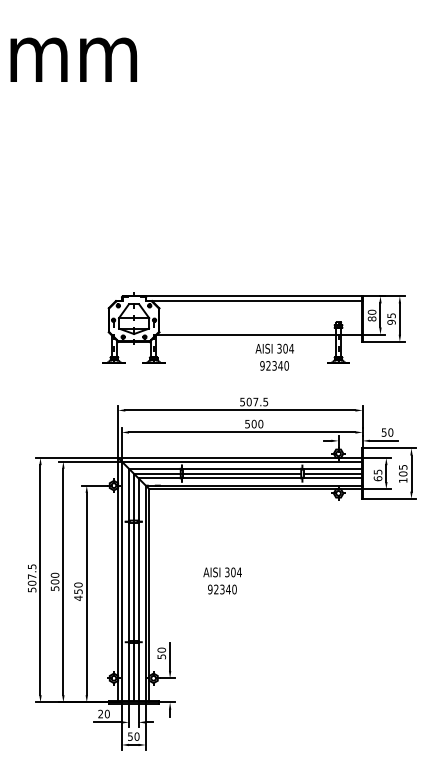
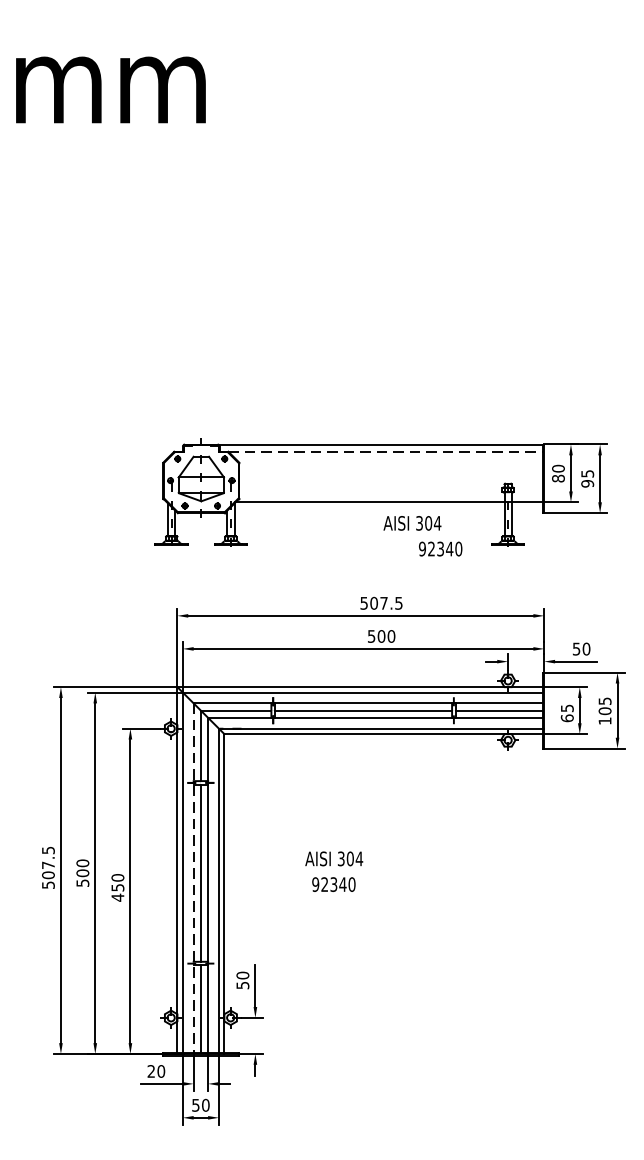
line: (257, 301) -> (386, 452), solid -> dashed
text: (274, 365) -> (440, 548), moved
line: (128, 585) -> (192, 878), solid -> dashed

